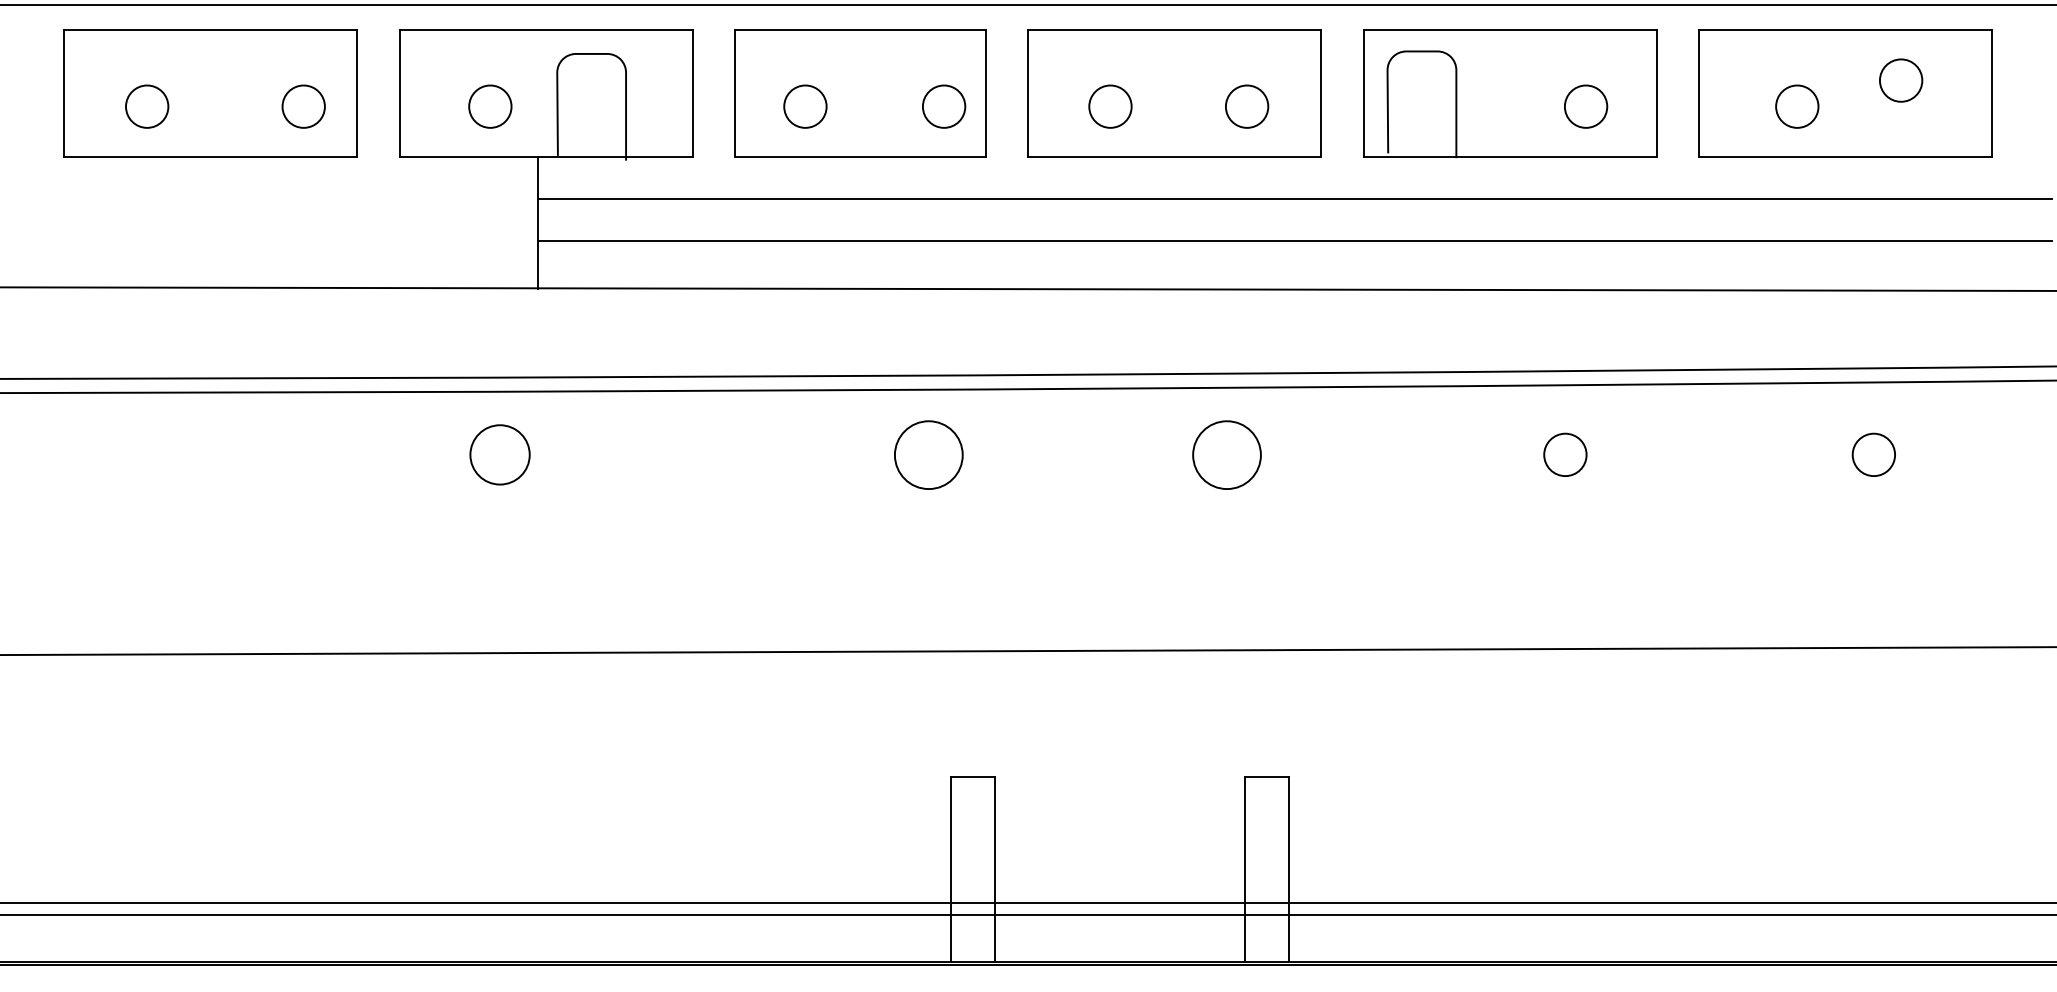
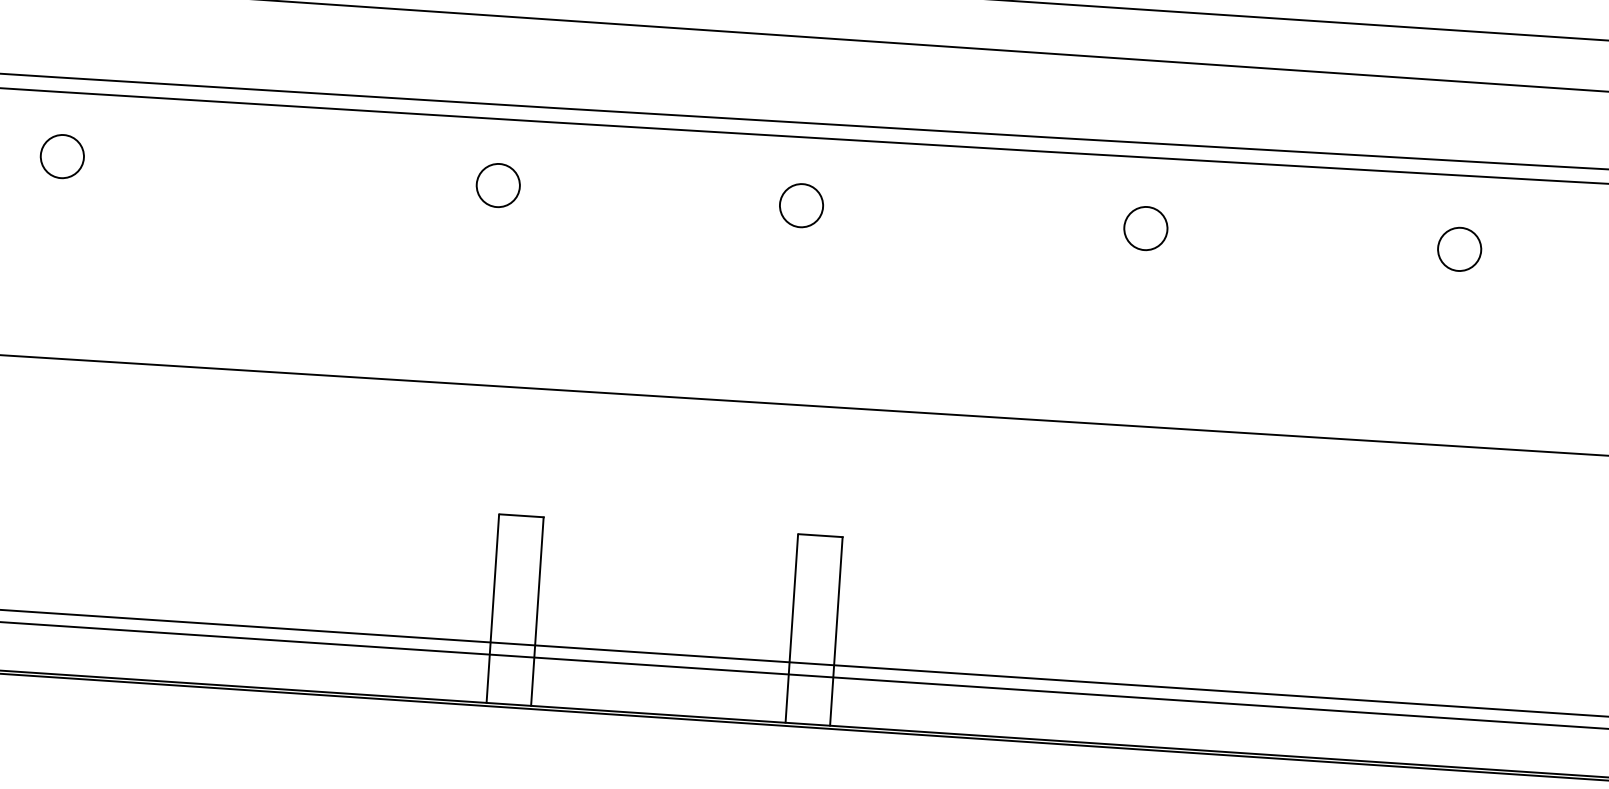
circle: (499, 454) -> (61, 156), size x0.71
circle: (928, 454) -> (498, 185), size x0.62
circle: (1226, 454) -> (801, 205), size x0.62

